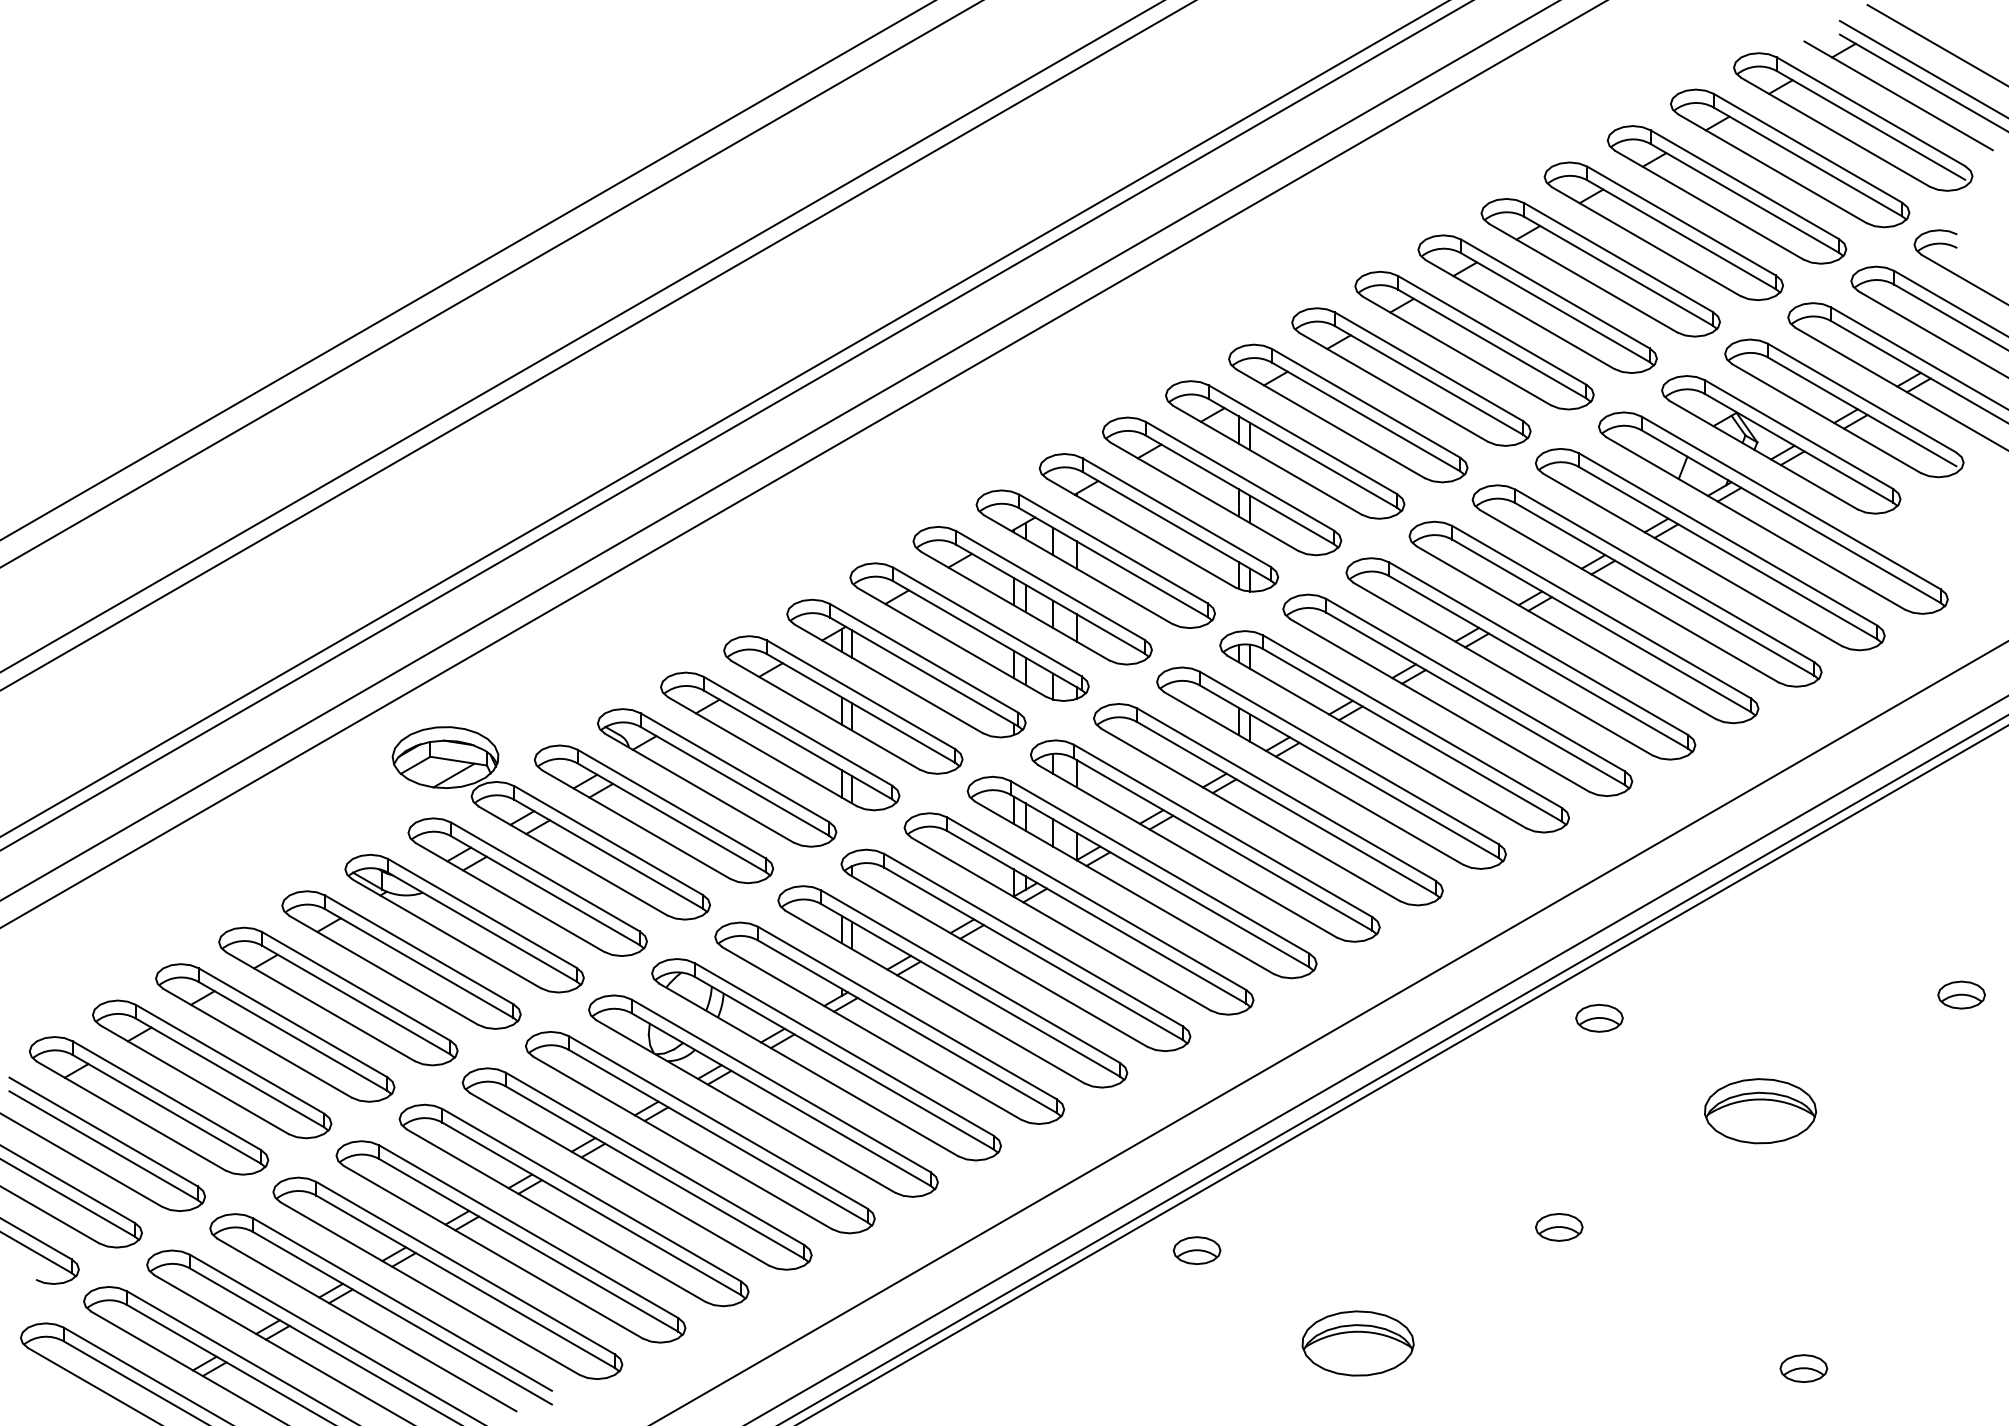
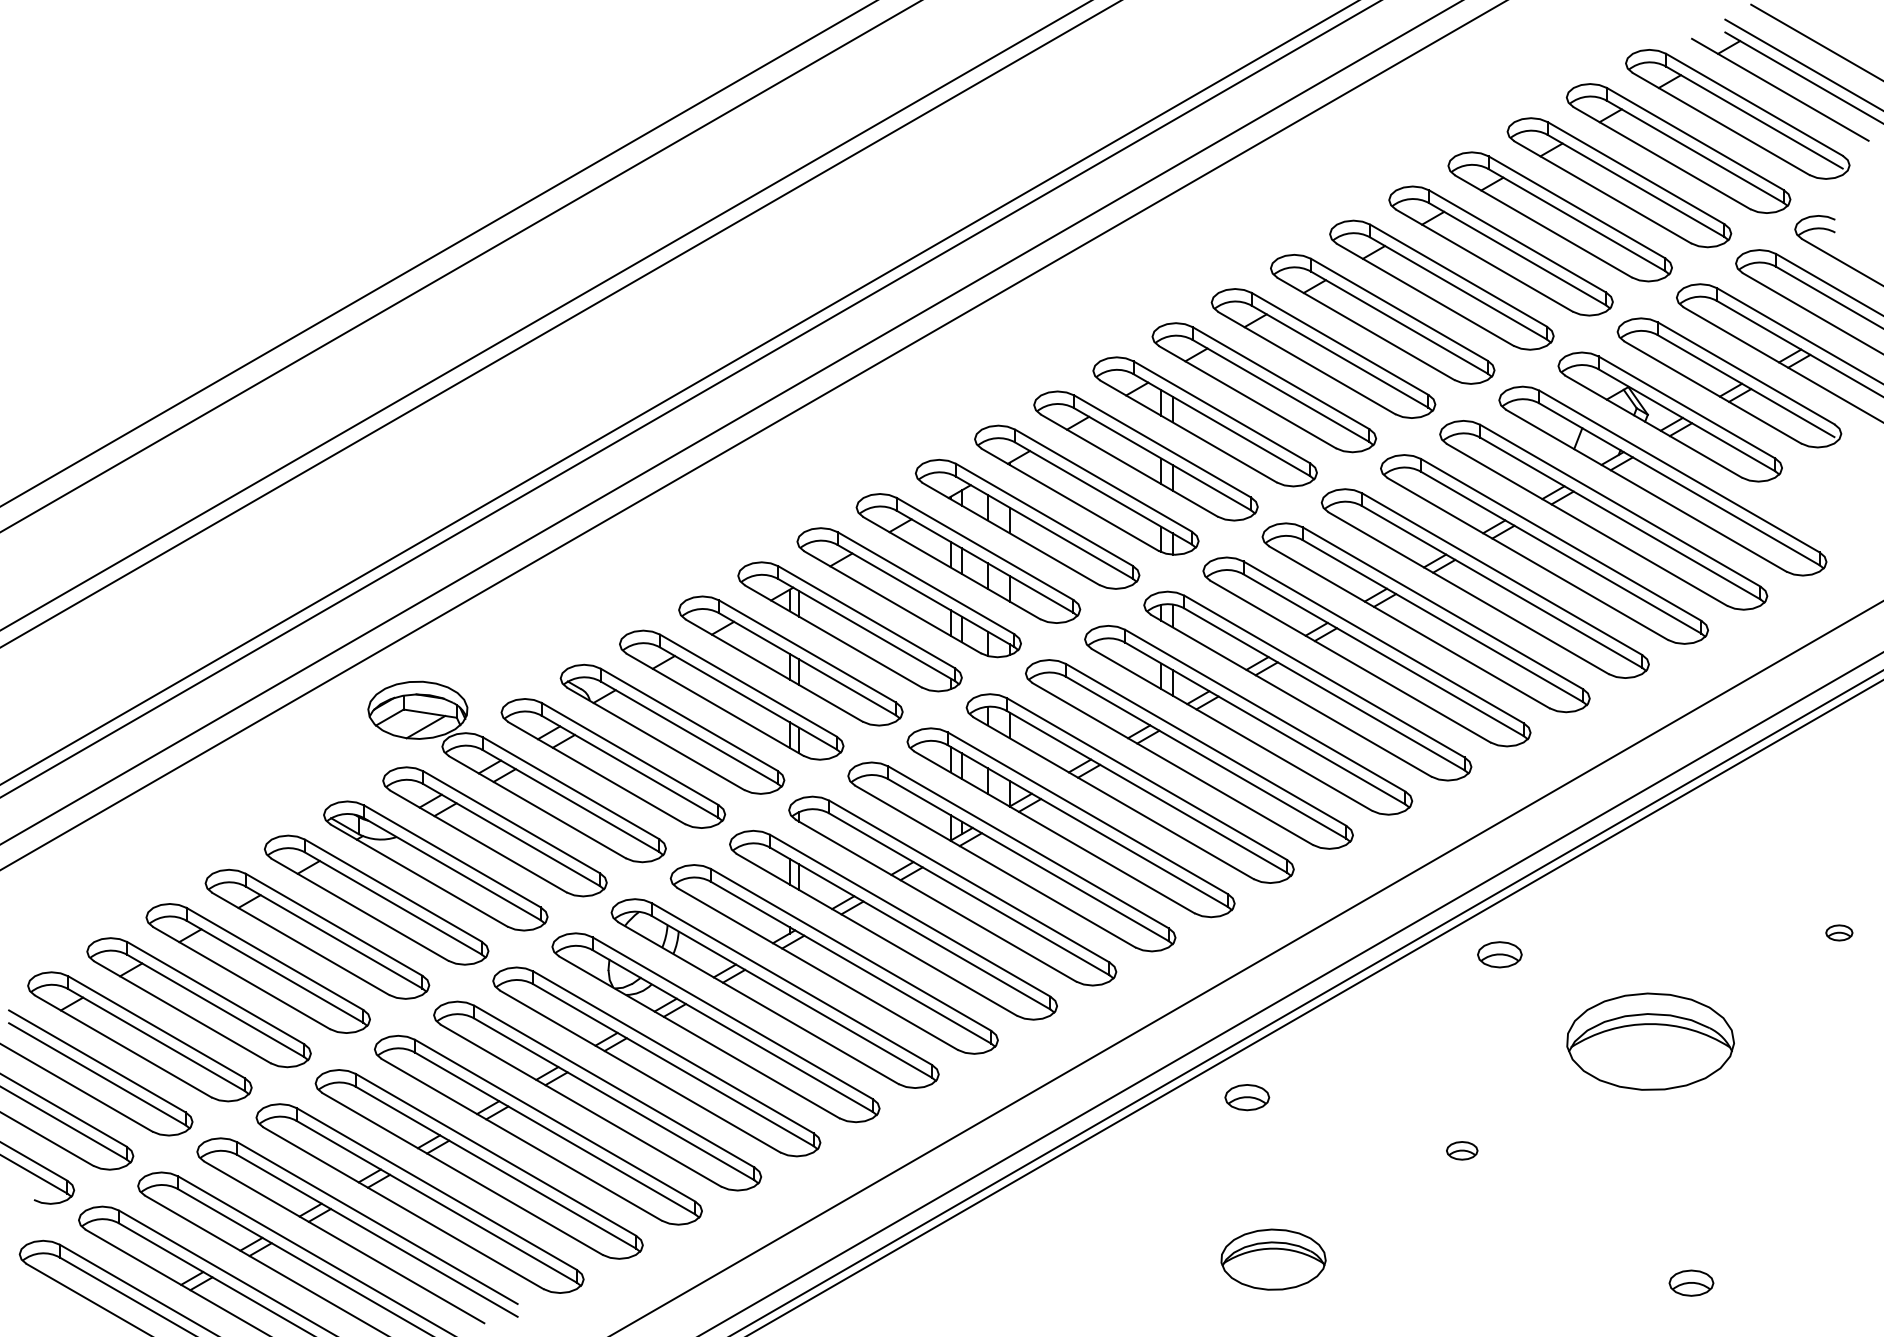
part: (1961, 994) -> (1839, 932), size x0.6
part: (1760, 1111) -> (1650, 1042), size x1.6
part: (1559, 1227) -> (1462, 1150), size x0.7
part: (1196, 1250) -> (1246, 1097), moved

